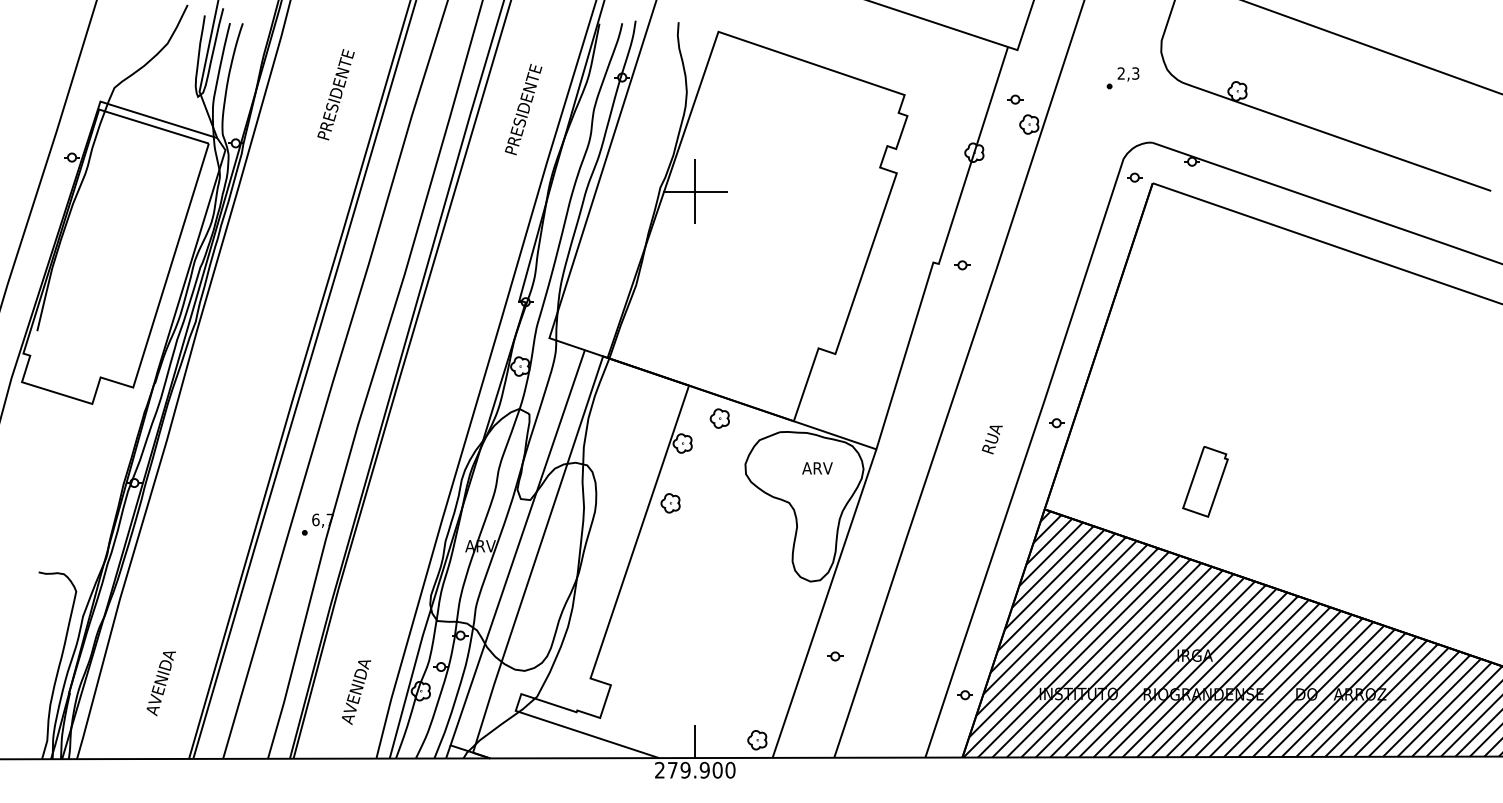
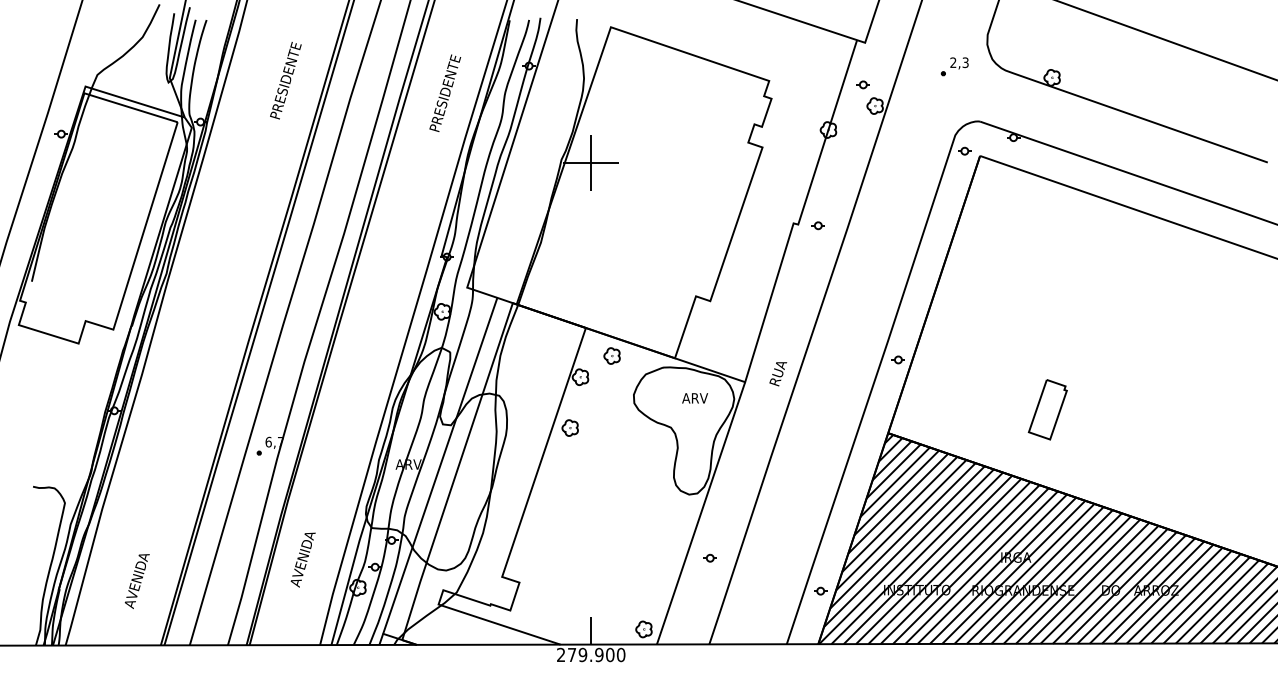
text: (991, 439) -> (777, 373), moved
part: (1205, 481) -> (1047, 409), moved
text: (356, 692) -> (303, 559), moved

